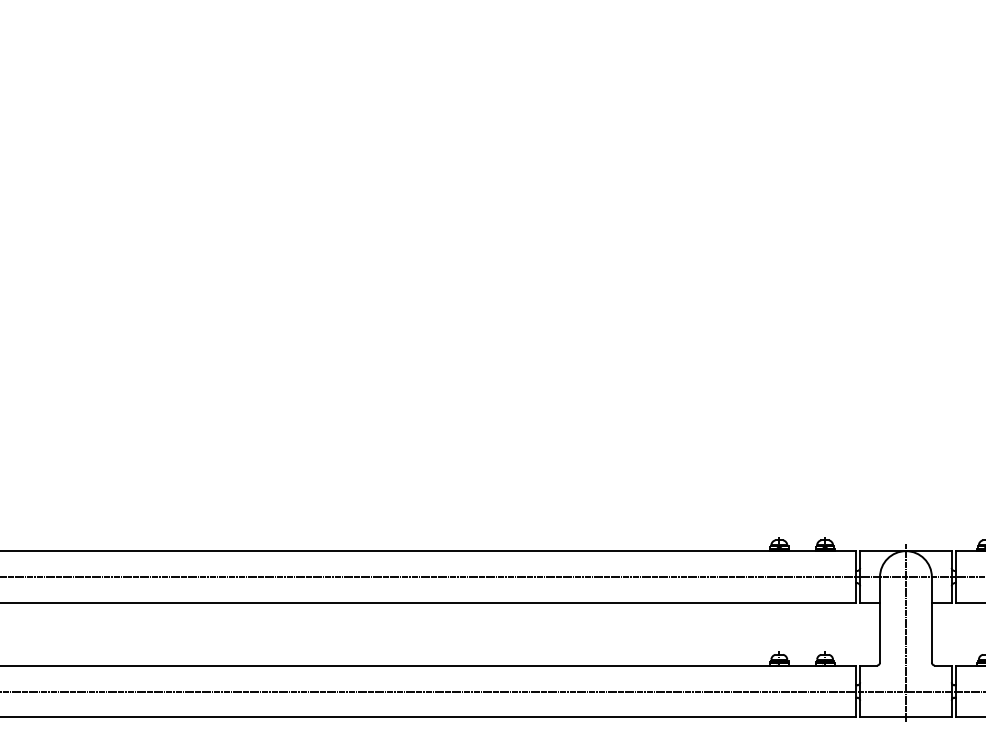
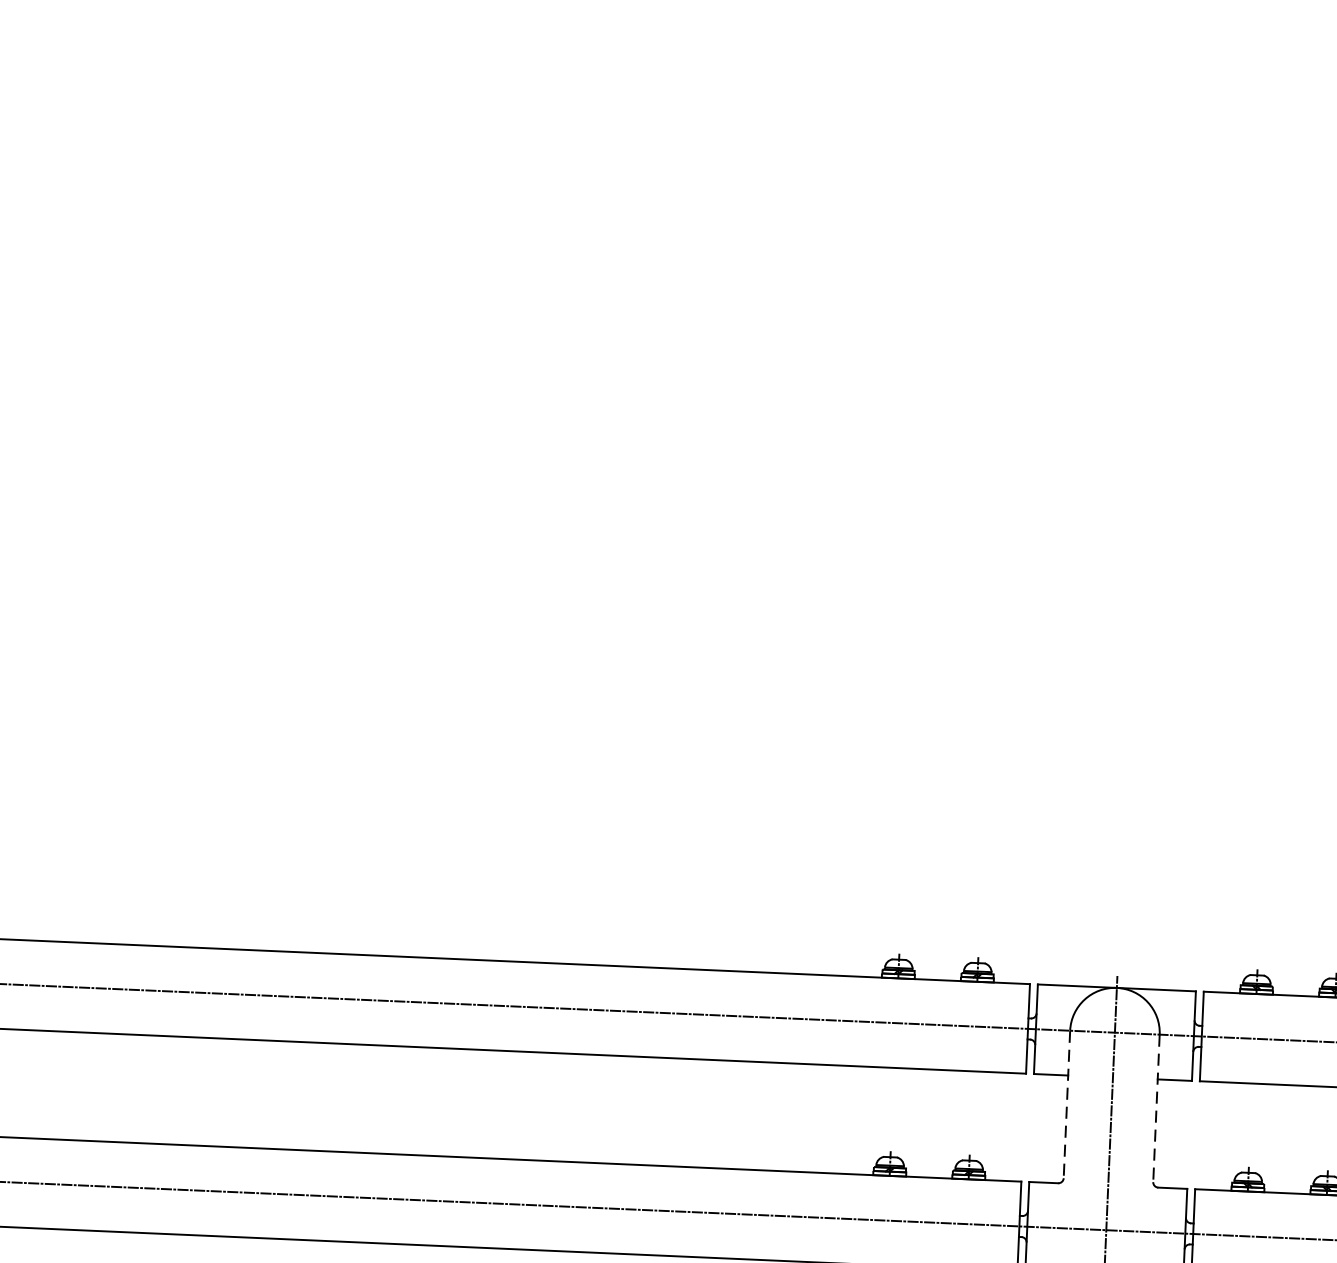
line: (880, 619) -> (1067, 1103), solid -> dashed
line: (931, 619) -> (1155, 1107), solid -> dashed

